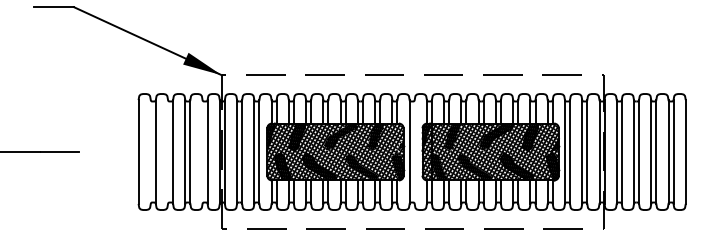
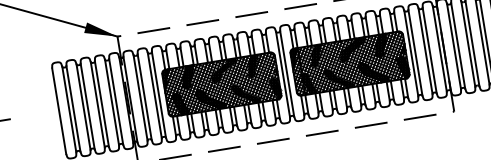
line: (150, 151) -> (68, 109), added
line: (168, 151) -> (83, 106), added
line: (202, 151) -> (111, 102), added
line: (414, 151) -> (286, 73), added

